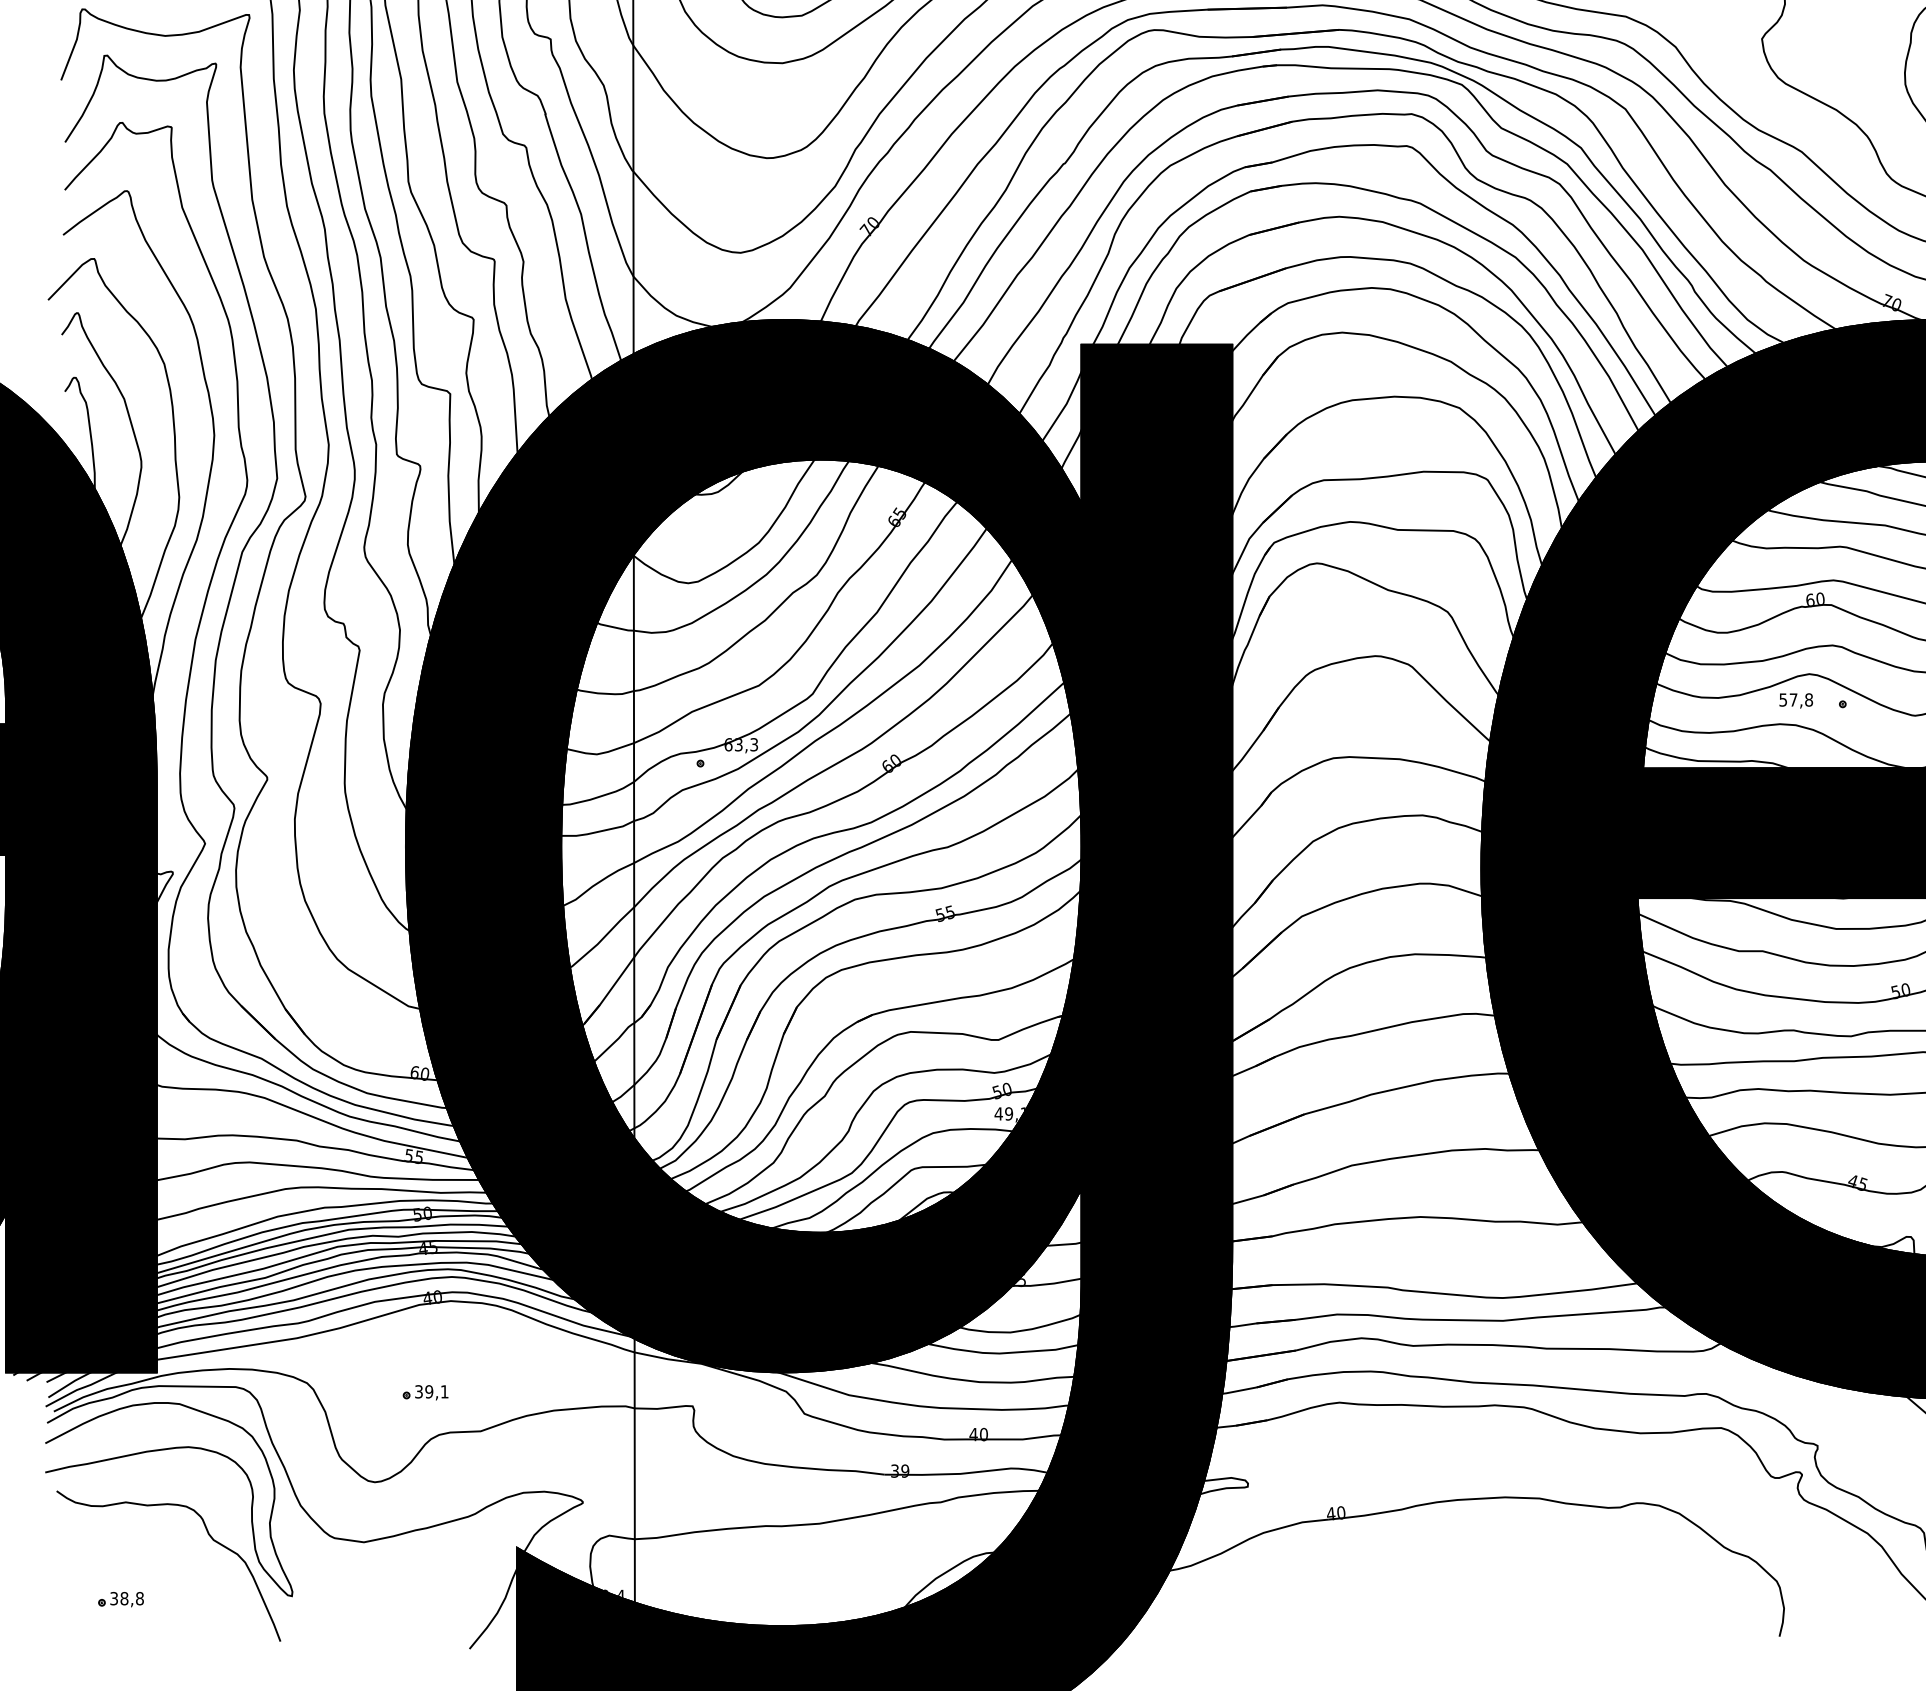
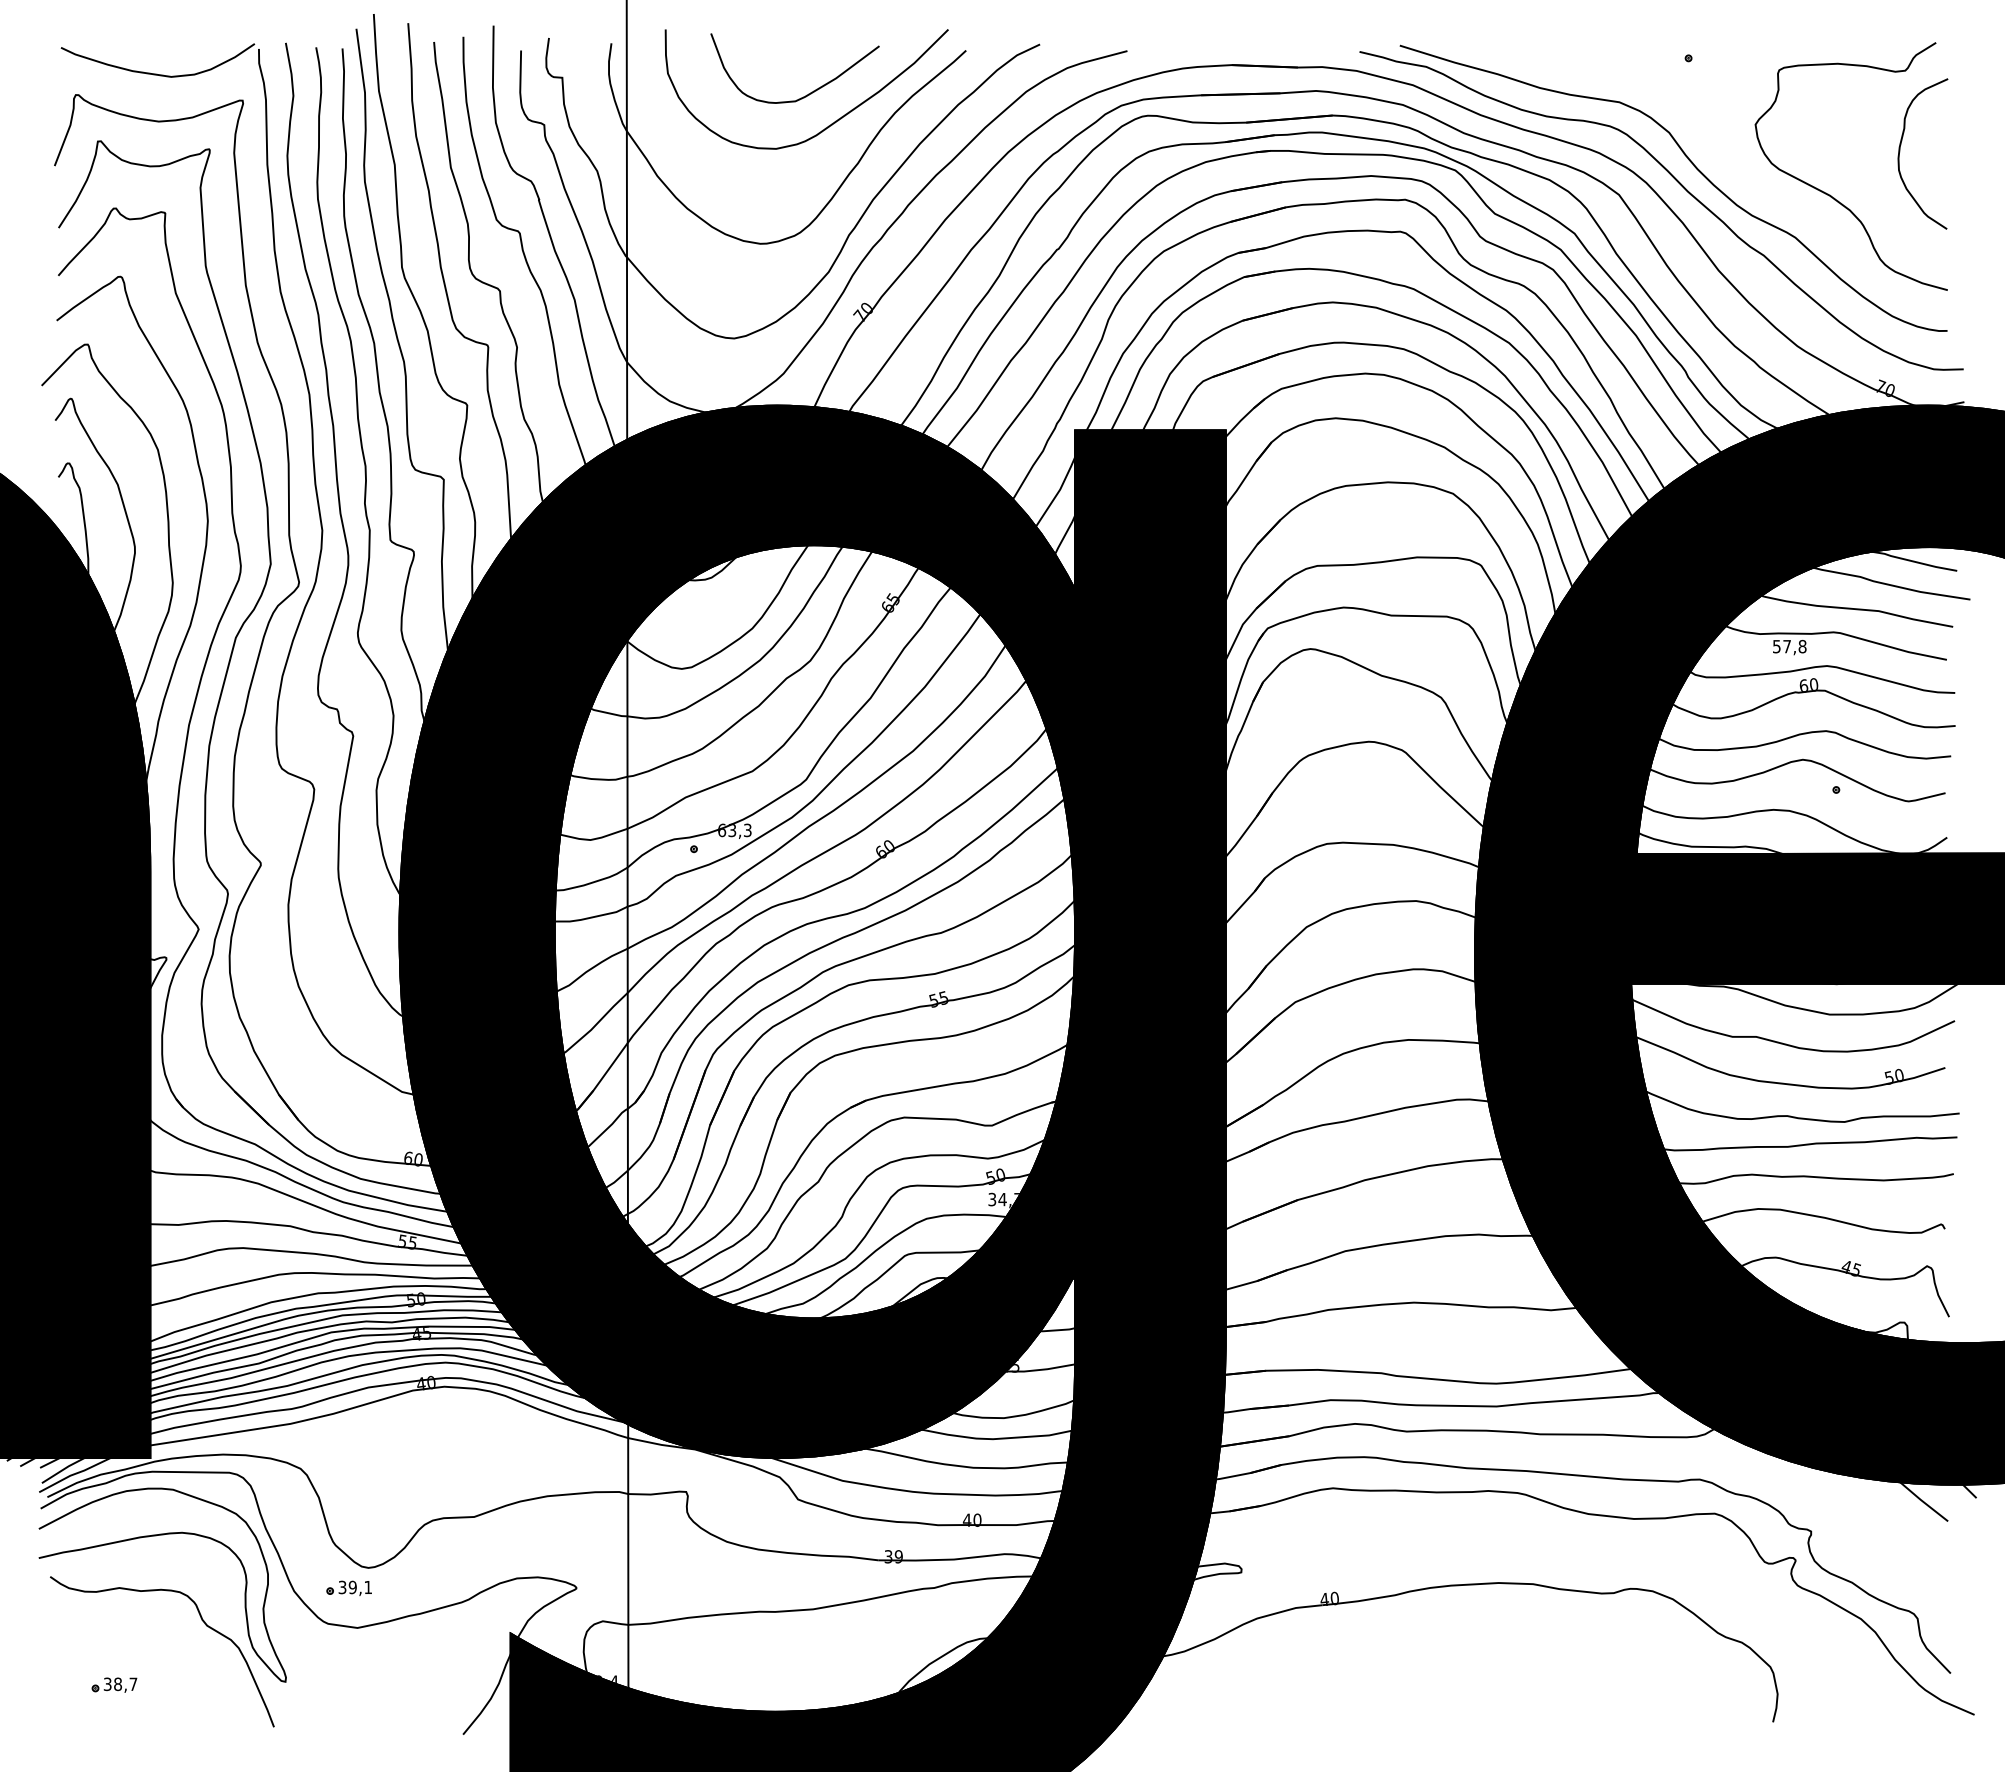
text: (1795, 700) -> (1789, 647), moved
text: (1009, 1113) -> (1003, 1199), 49,1 -> 34,7
part: (424, 1391) -> (348, 1587), moved
text: (139, 1598) -> (133, 1684), 38,8 -> 38,7

